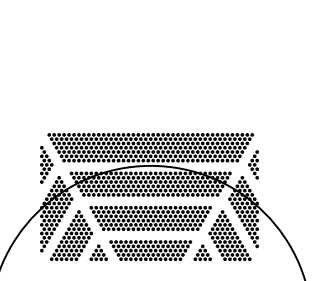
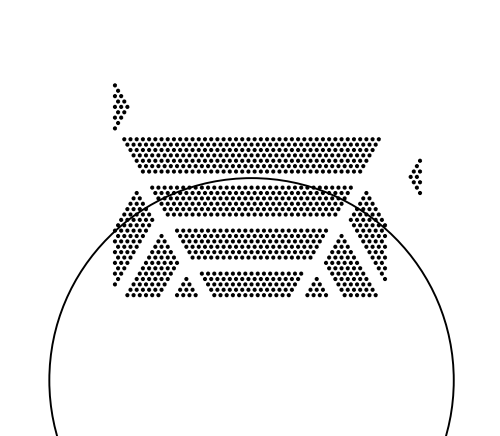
part: (47, 164) -> (121, 106), moved
part: (252, 164) -> (414, 176), moved

